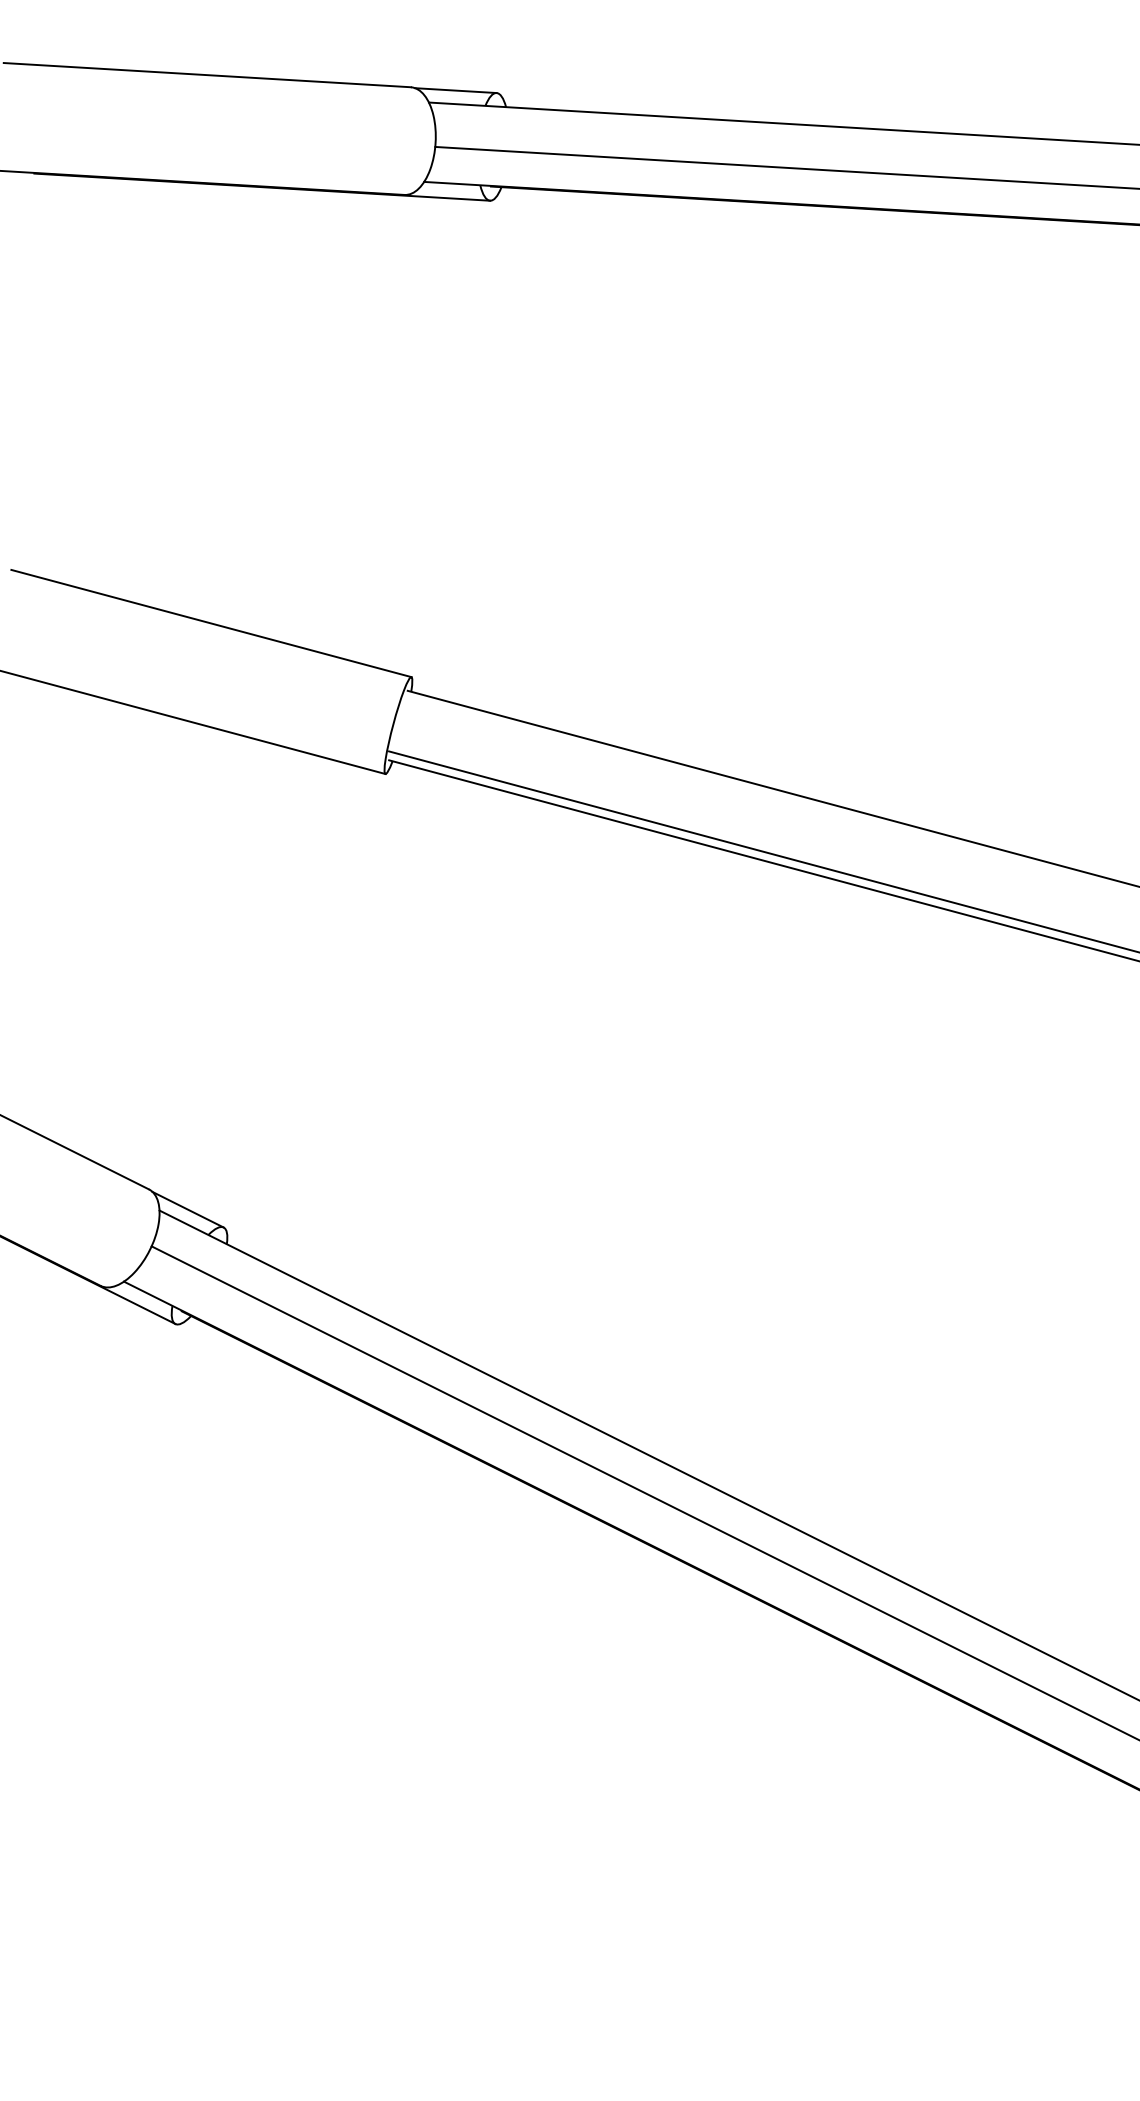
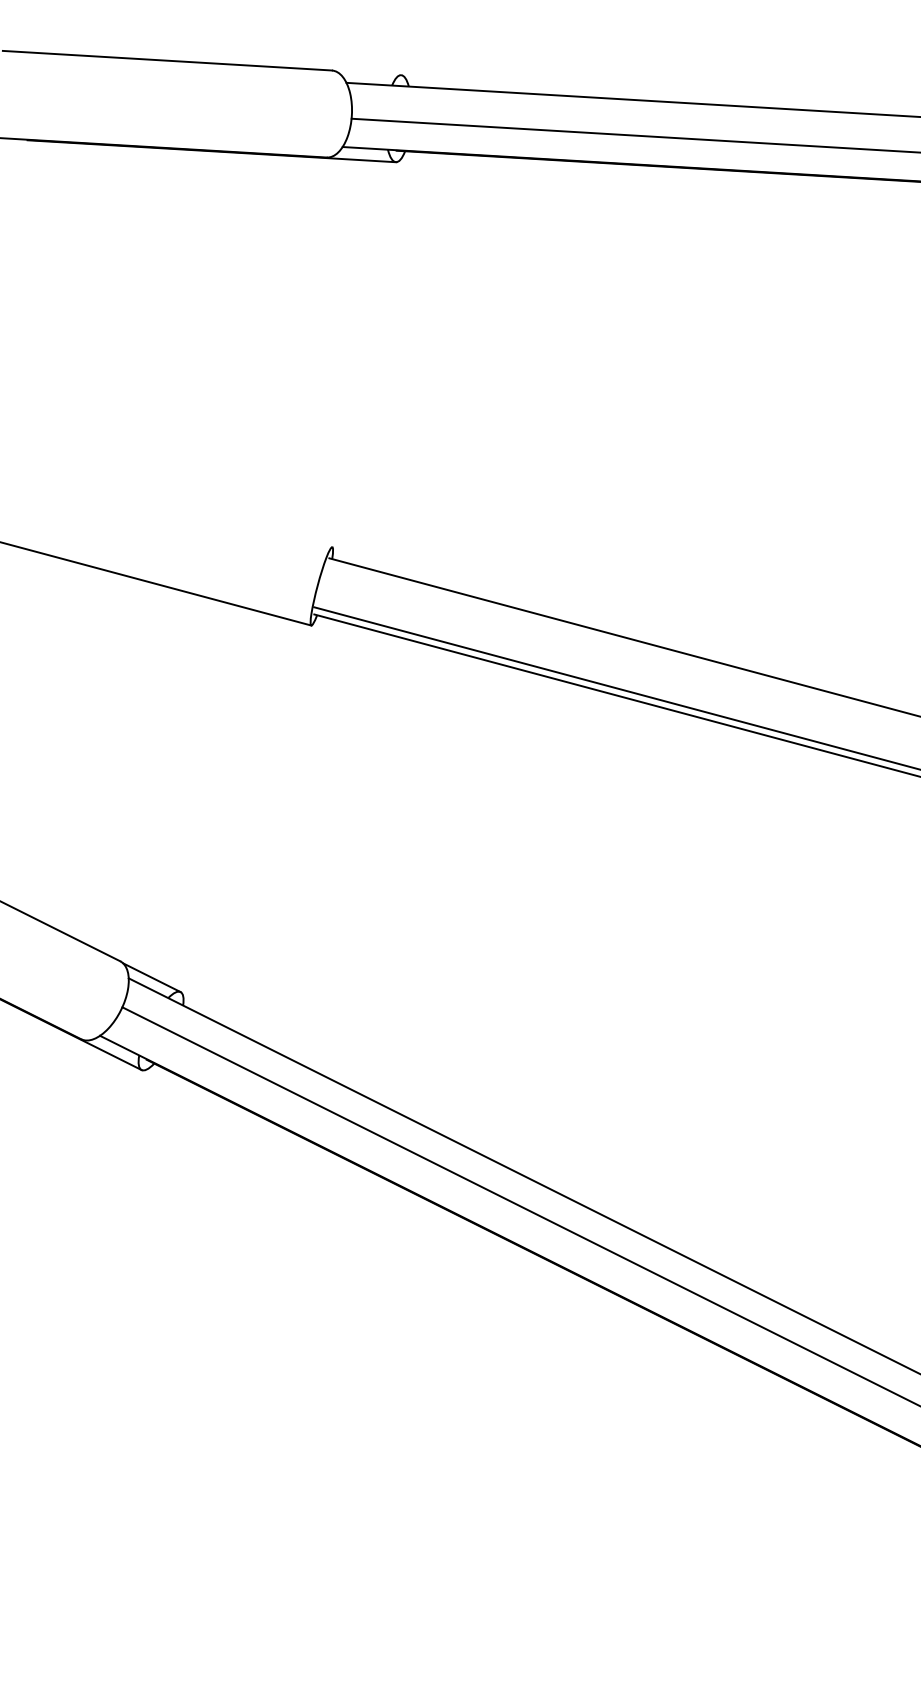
line: (455, 90) -> (367, 73), removed
line: (211, 623) -> (170, 503), removed

